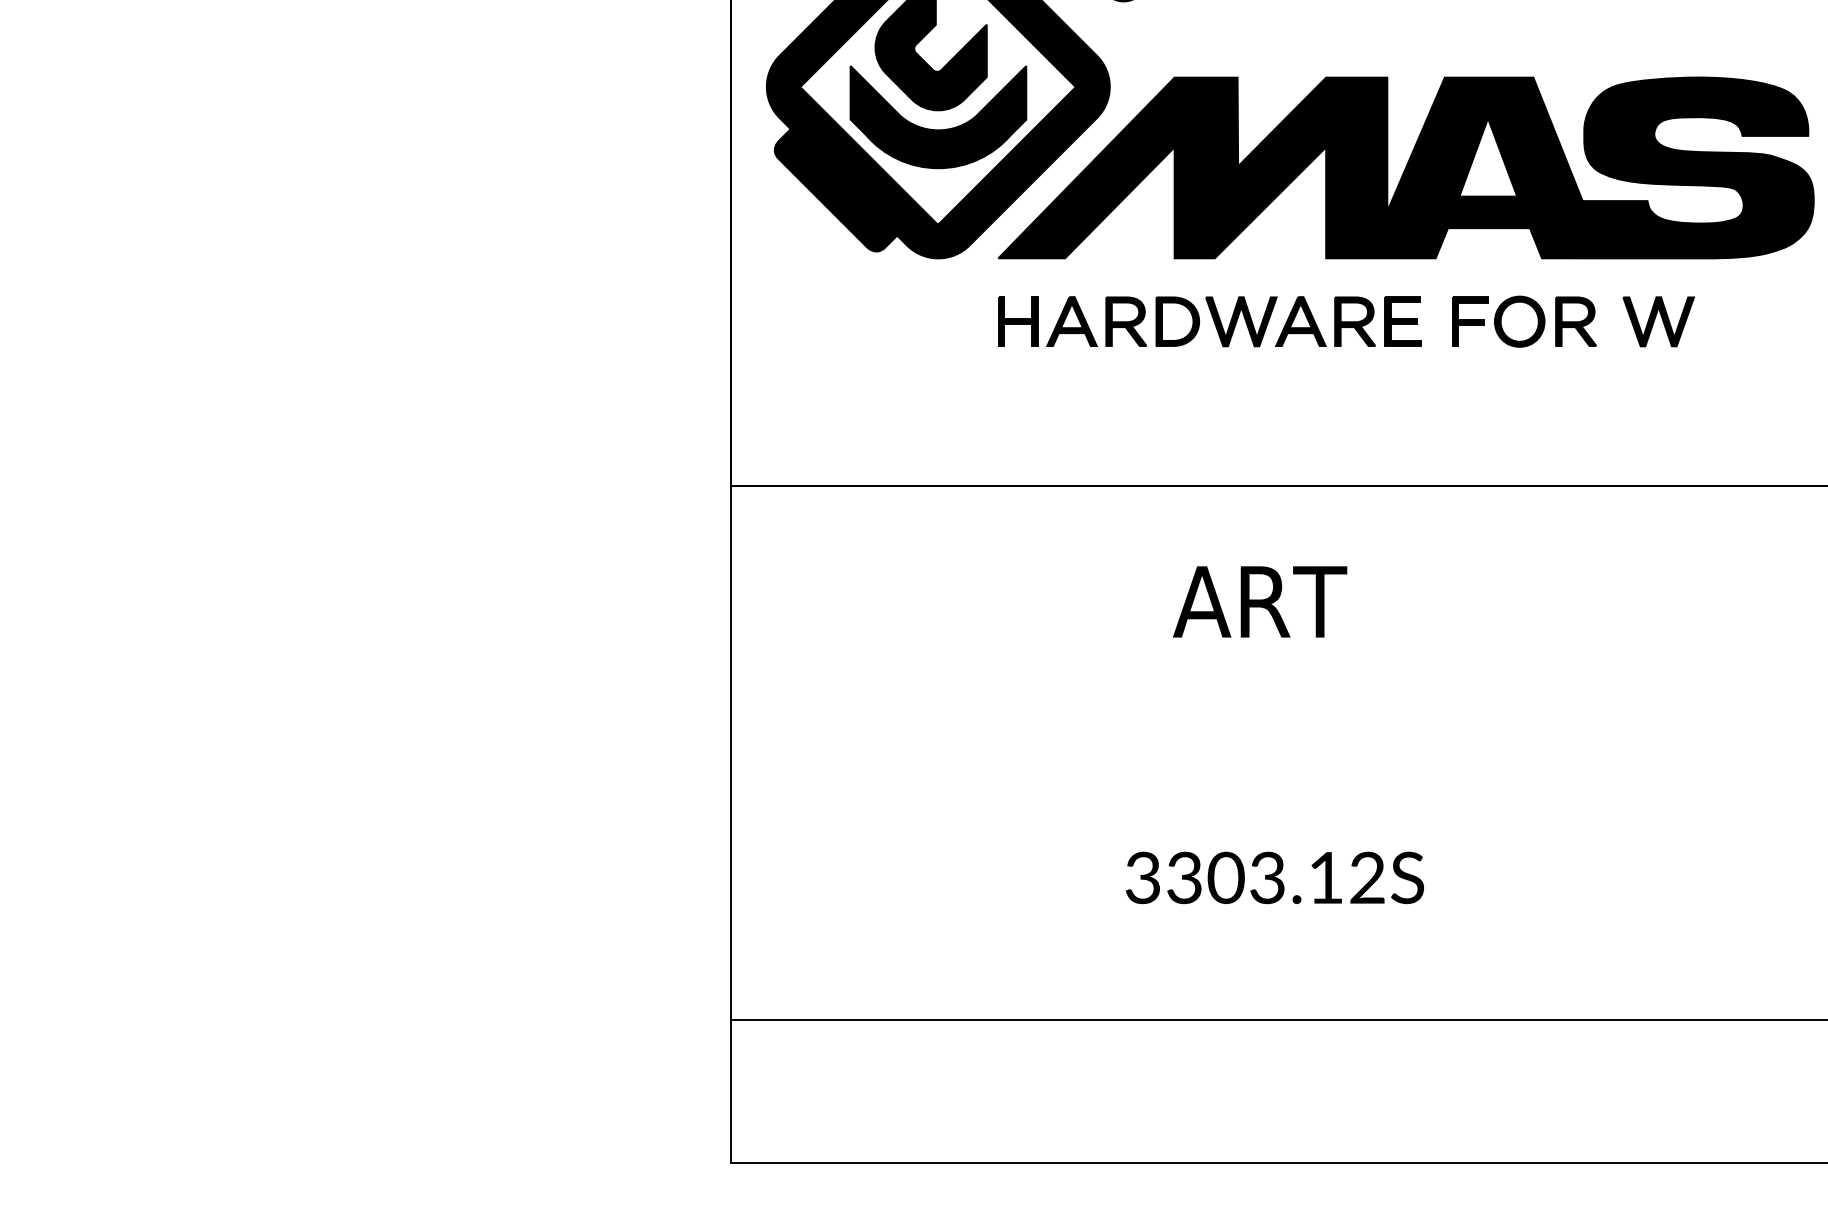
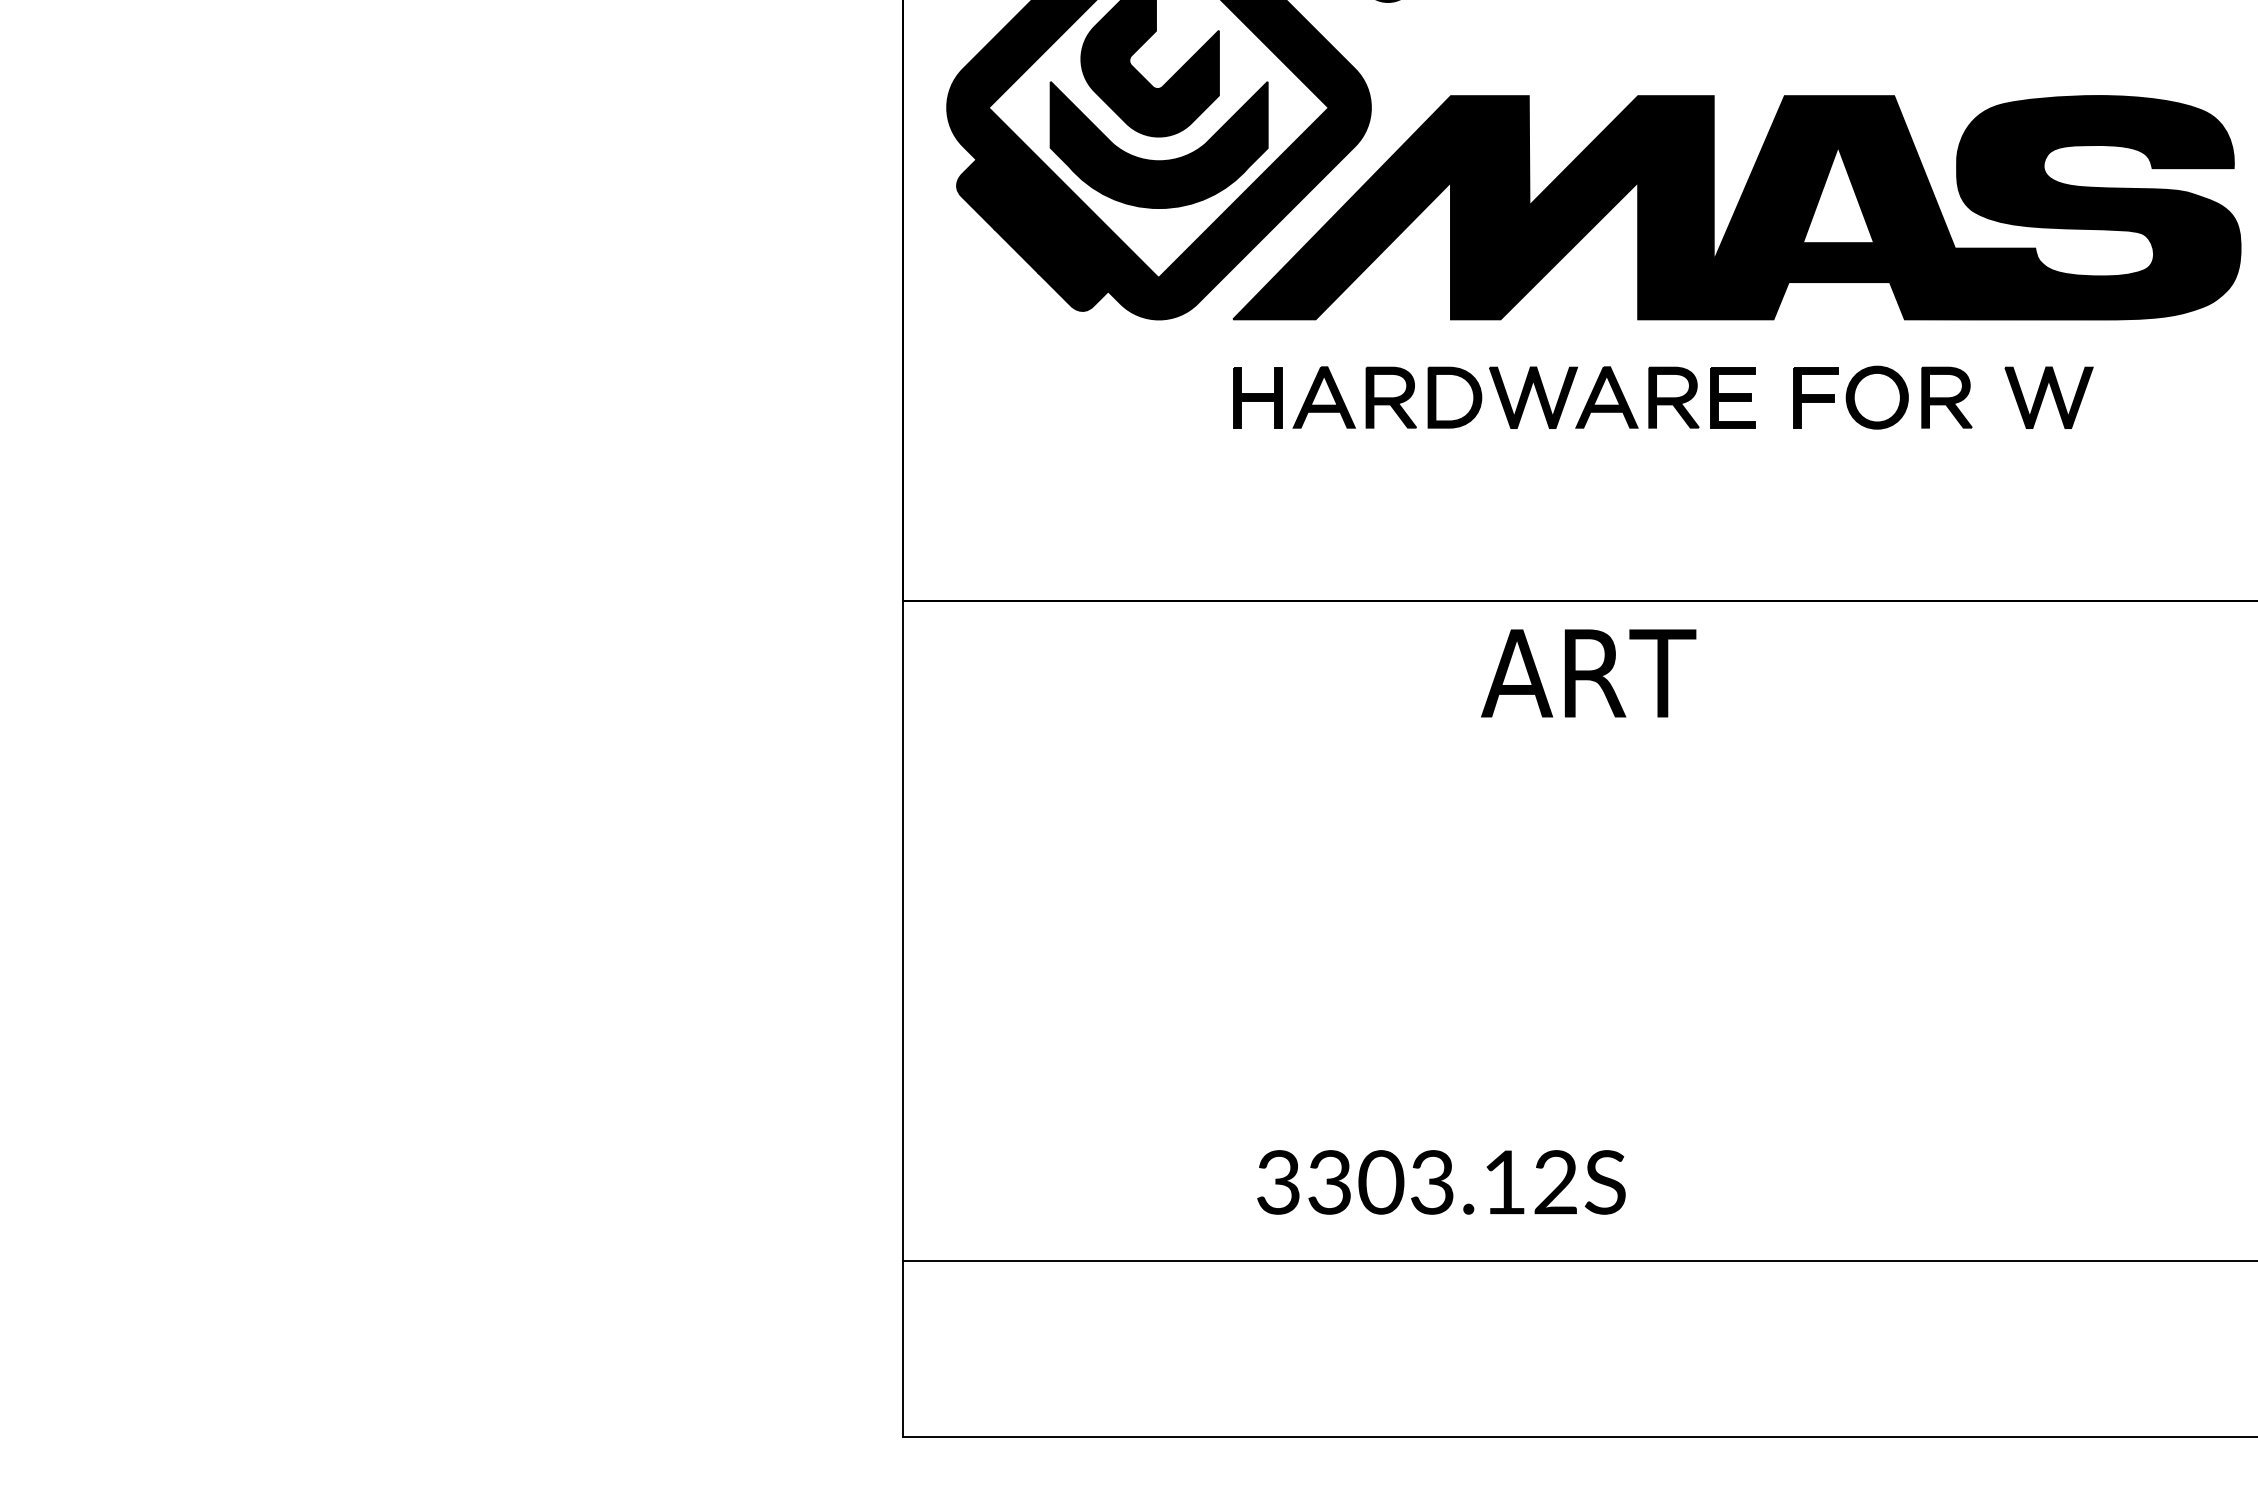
text: (1260, 601) -> (1589, 672), moved
text: (1274, 877) -> (1440, 1181), moved

